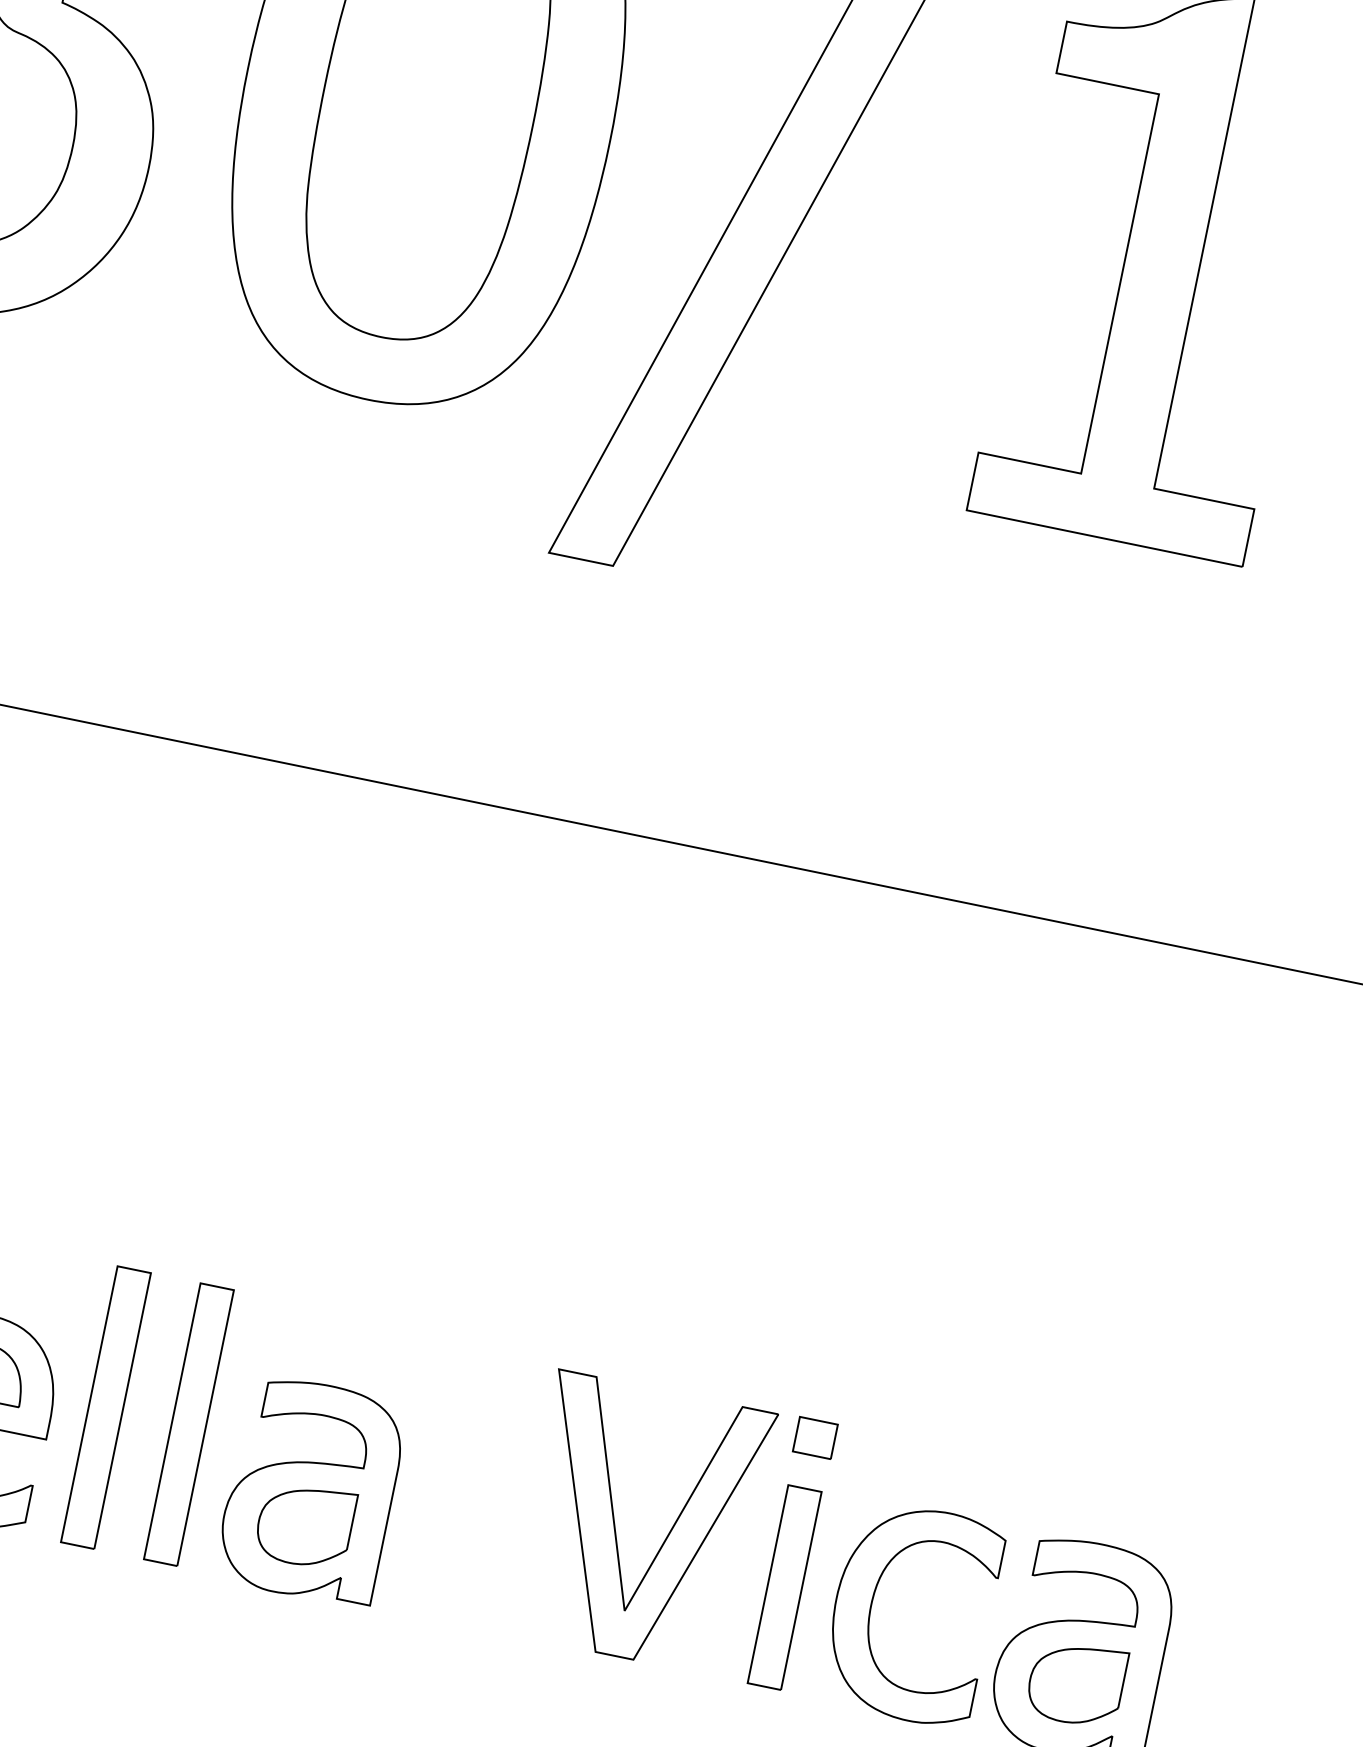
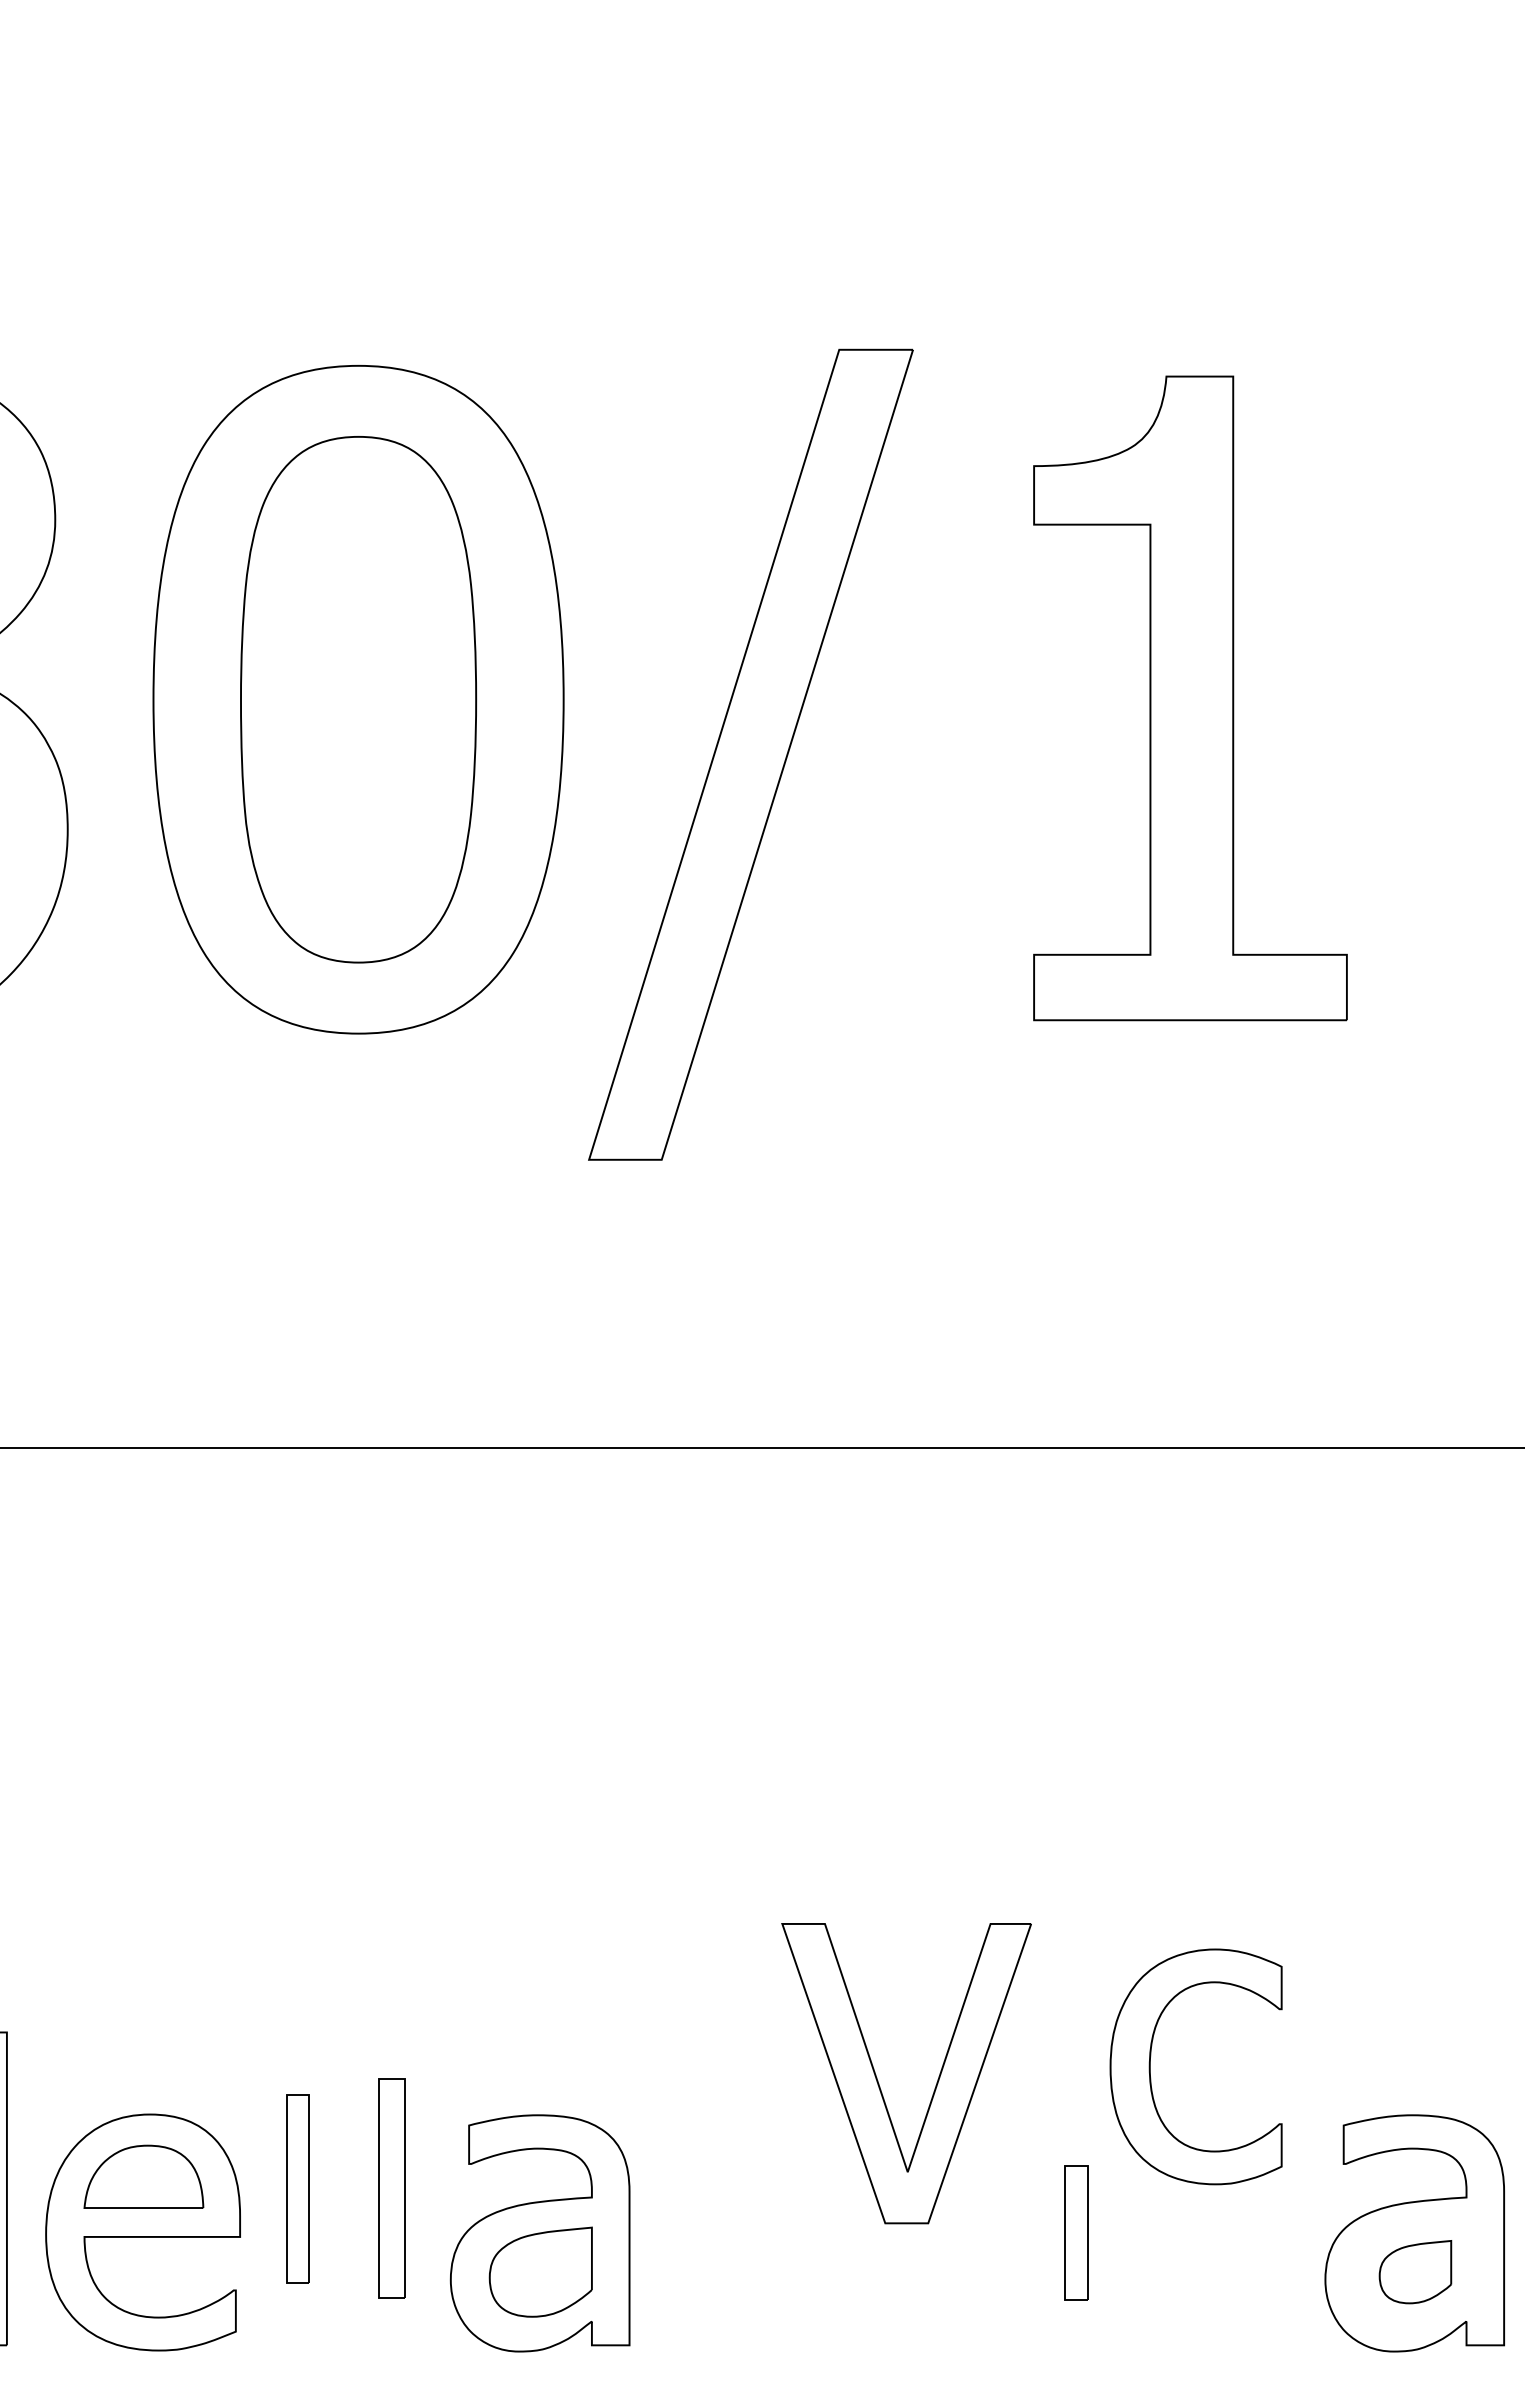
part: (105, 1407) -> (297, 2188), size x0.6
part: (188, 1424) -> (391, 2188), size x0.7
part: (815, 1438) -> (1076, 2063), removed
part: (615, 1527) -> (879, 2083), moved
part: (784, 1587) -> (1076, 2232), size x0.6
part: (871, 1604) -> (1150, 2066), moved
part: (1076, 1682) -> (1415, 2271), size x0.7

